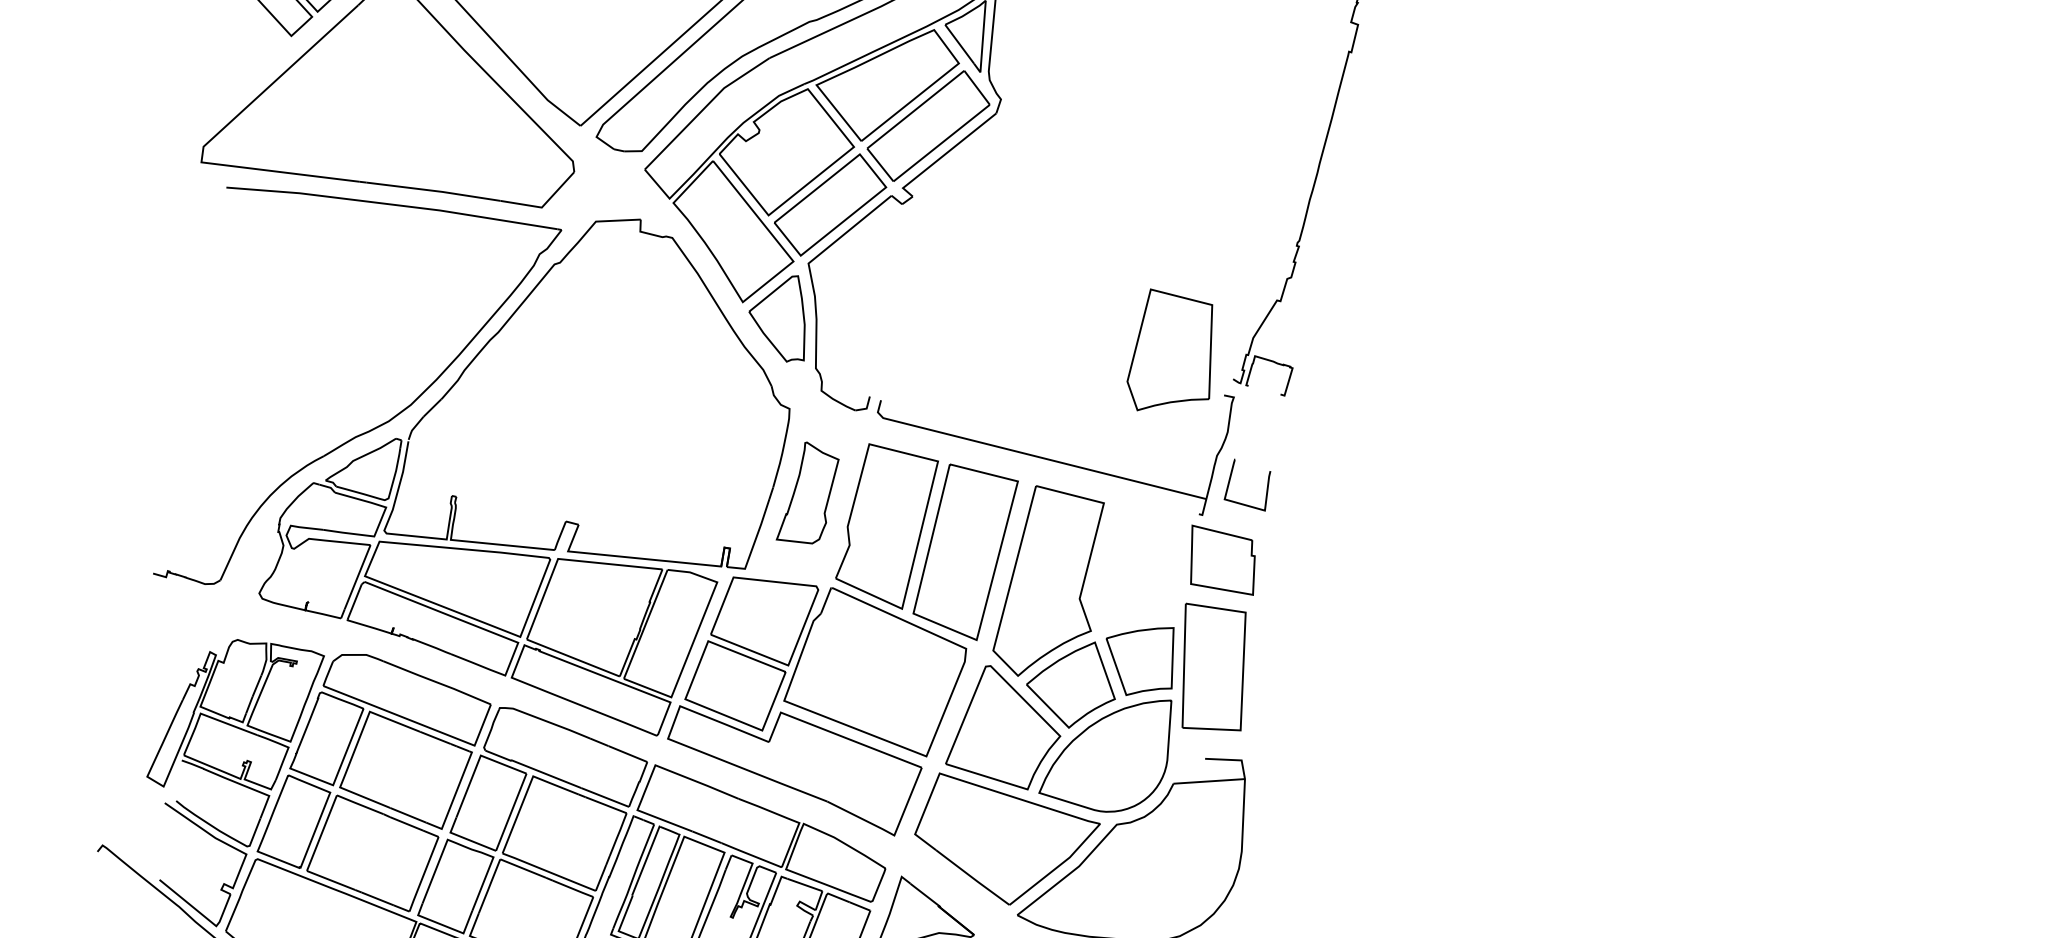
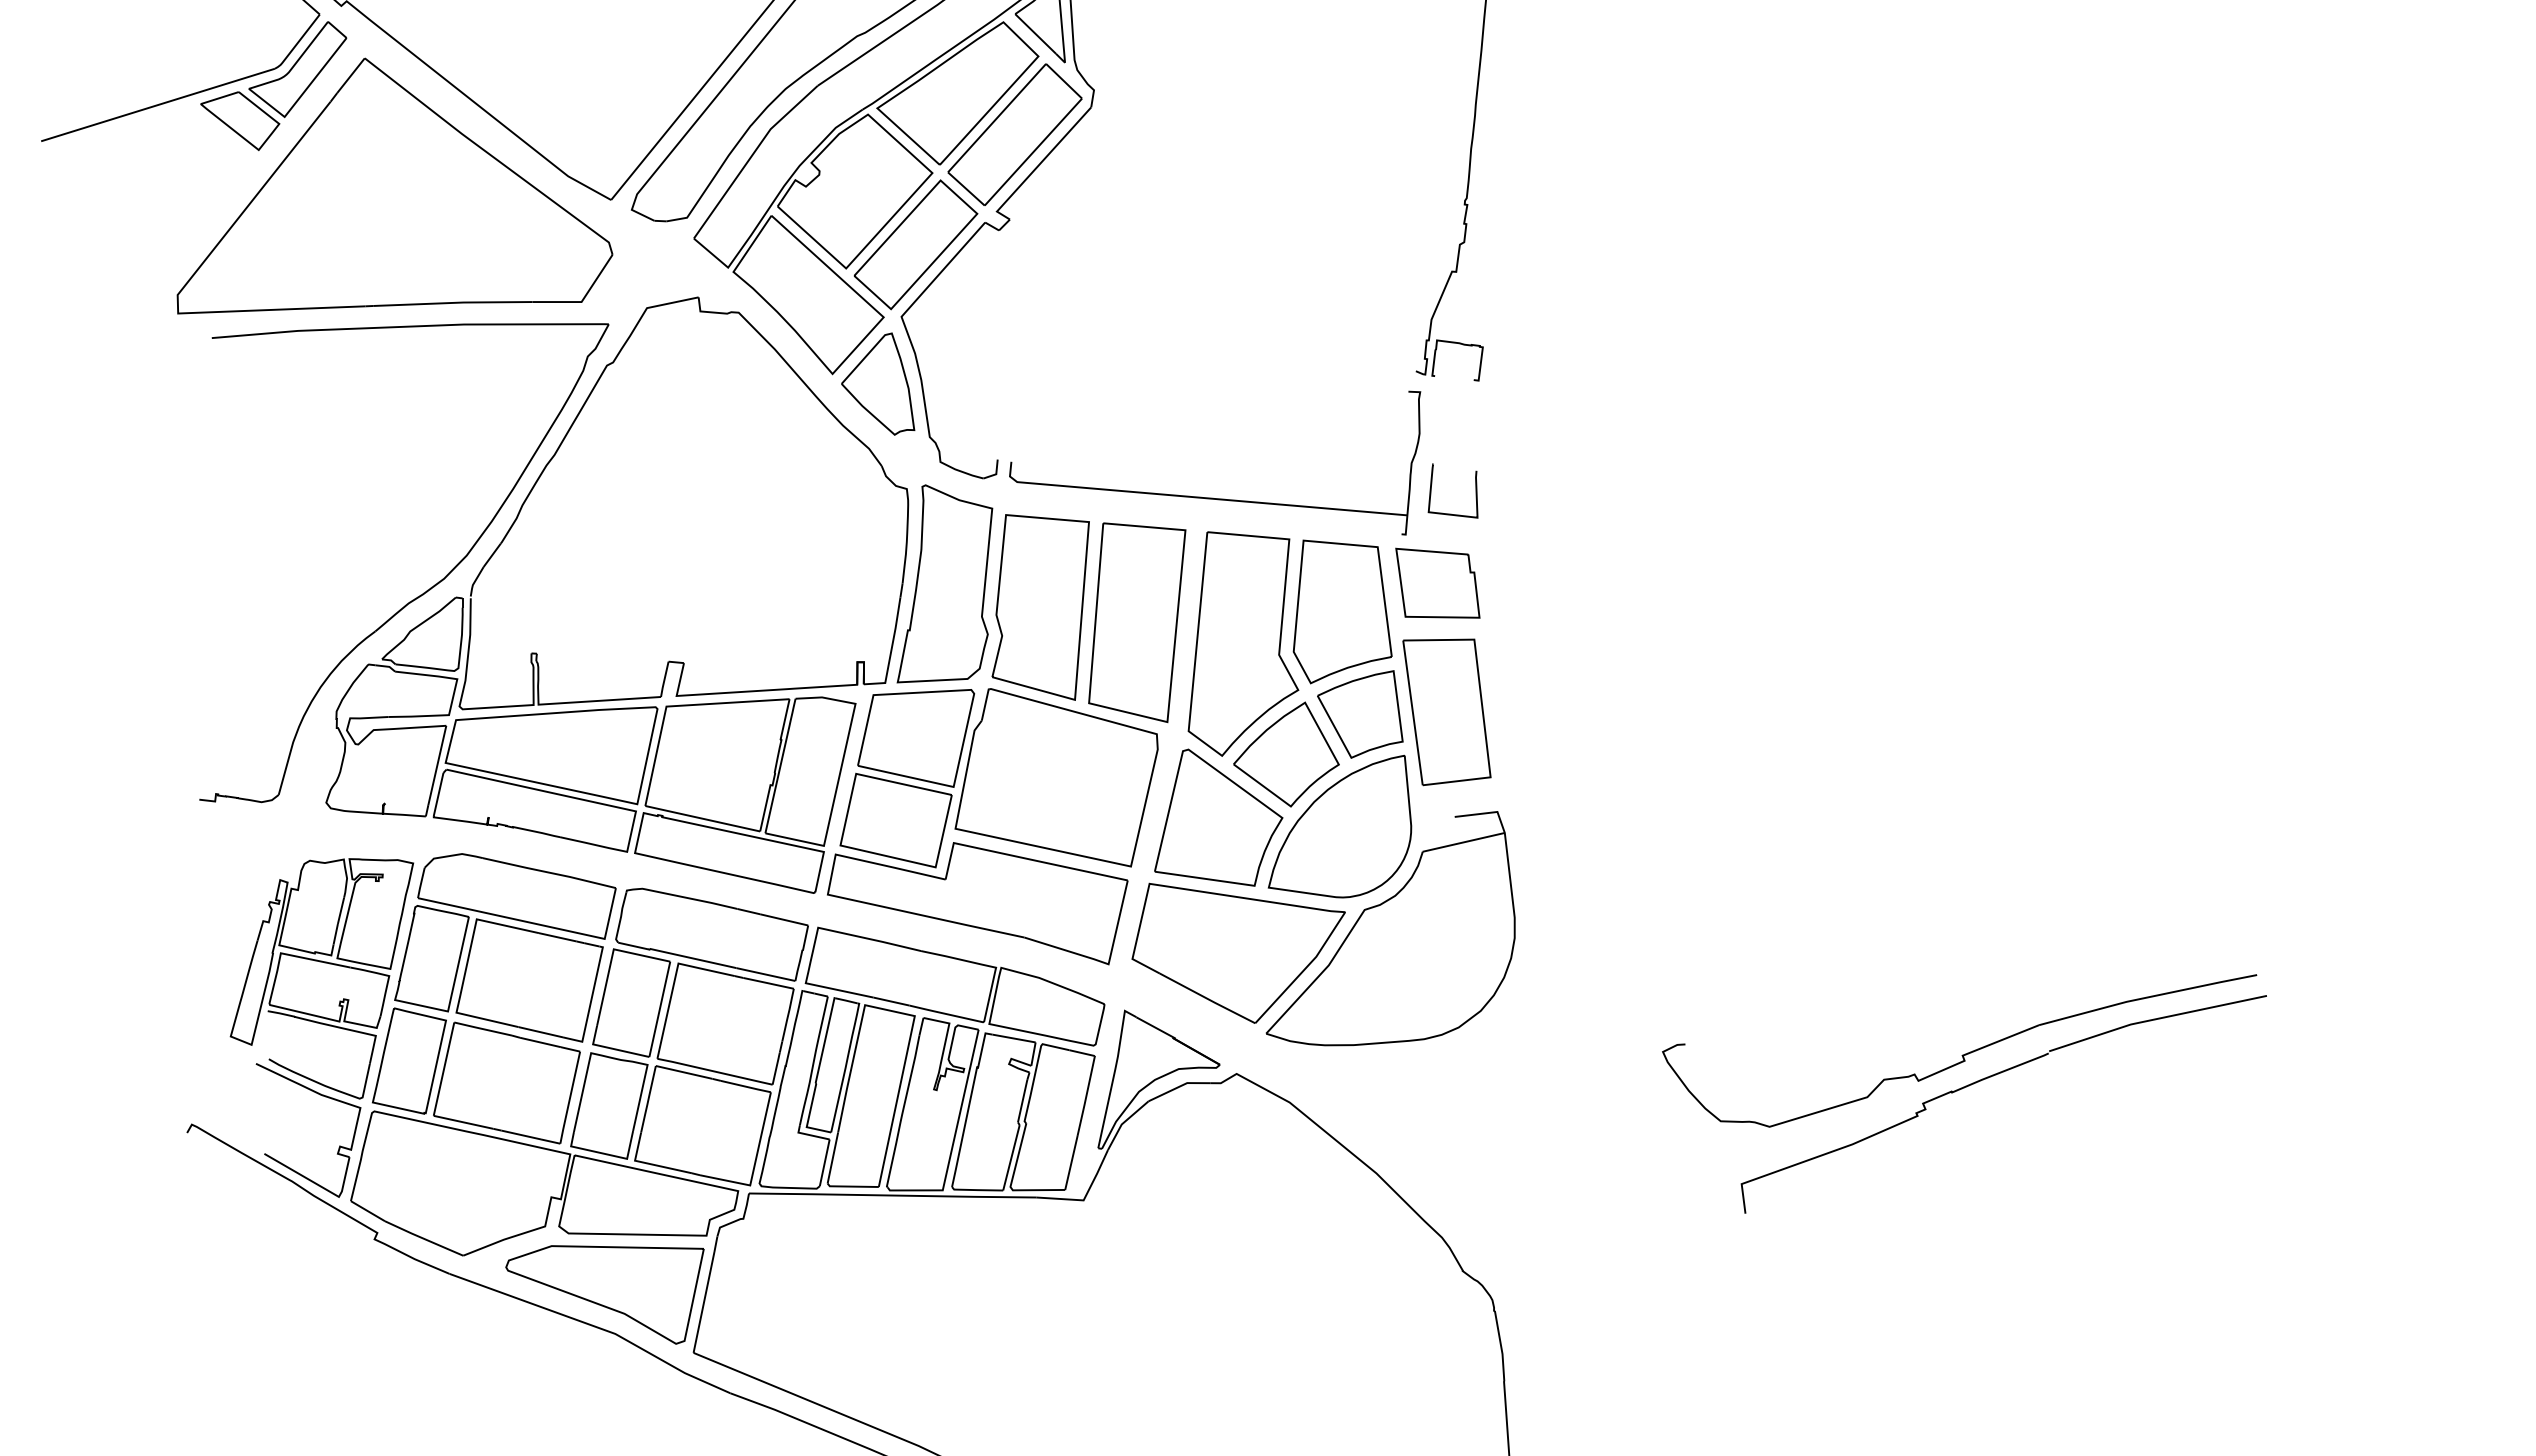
part: (1173, 354) -> (1342, 611), moved
part: (808, 493) -> (944, 583), size x1.67

